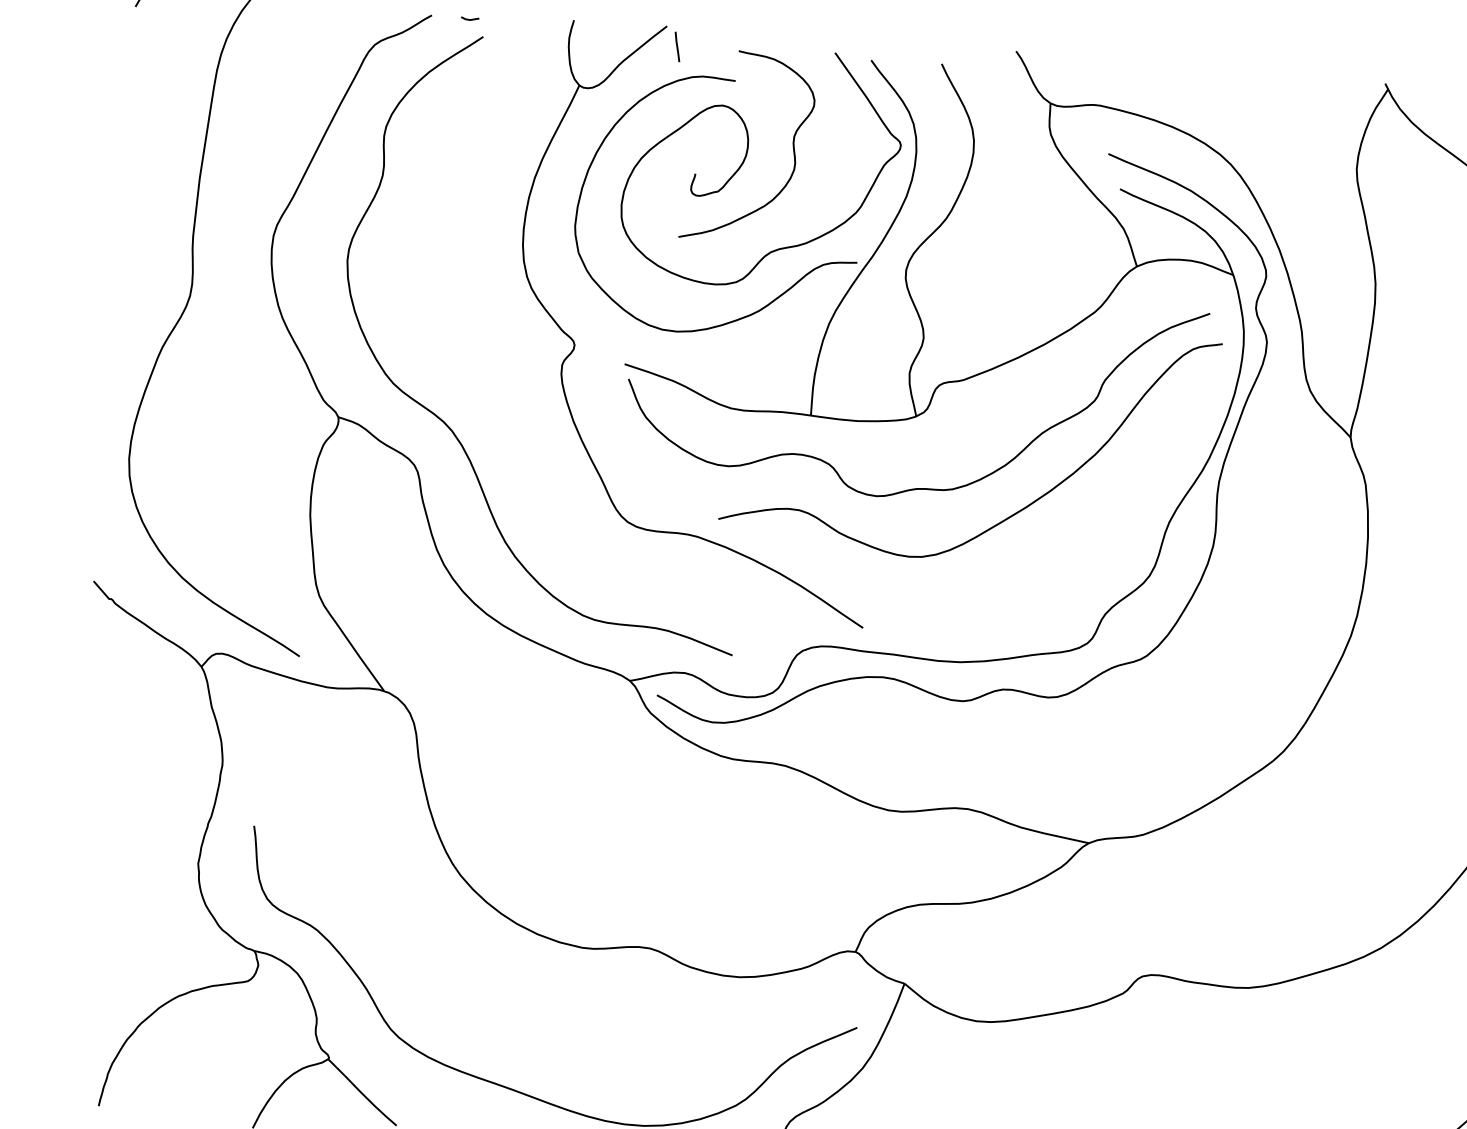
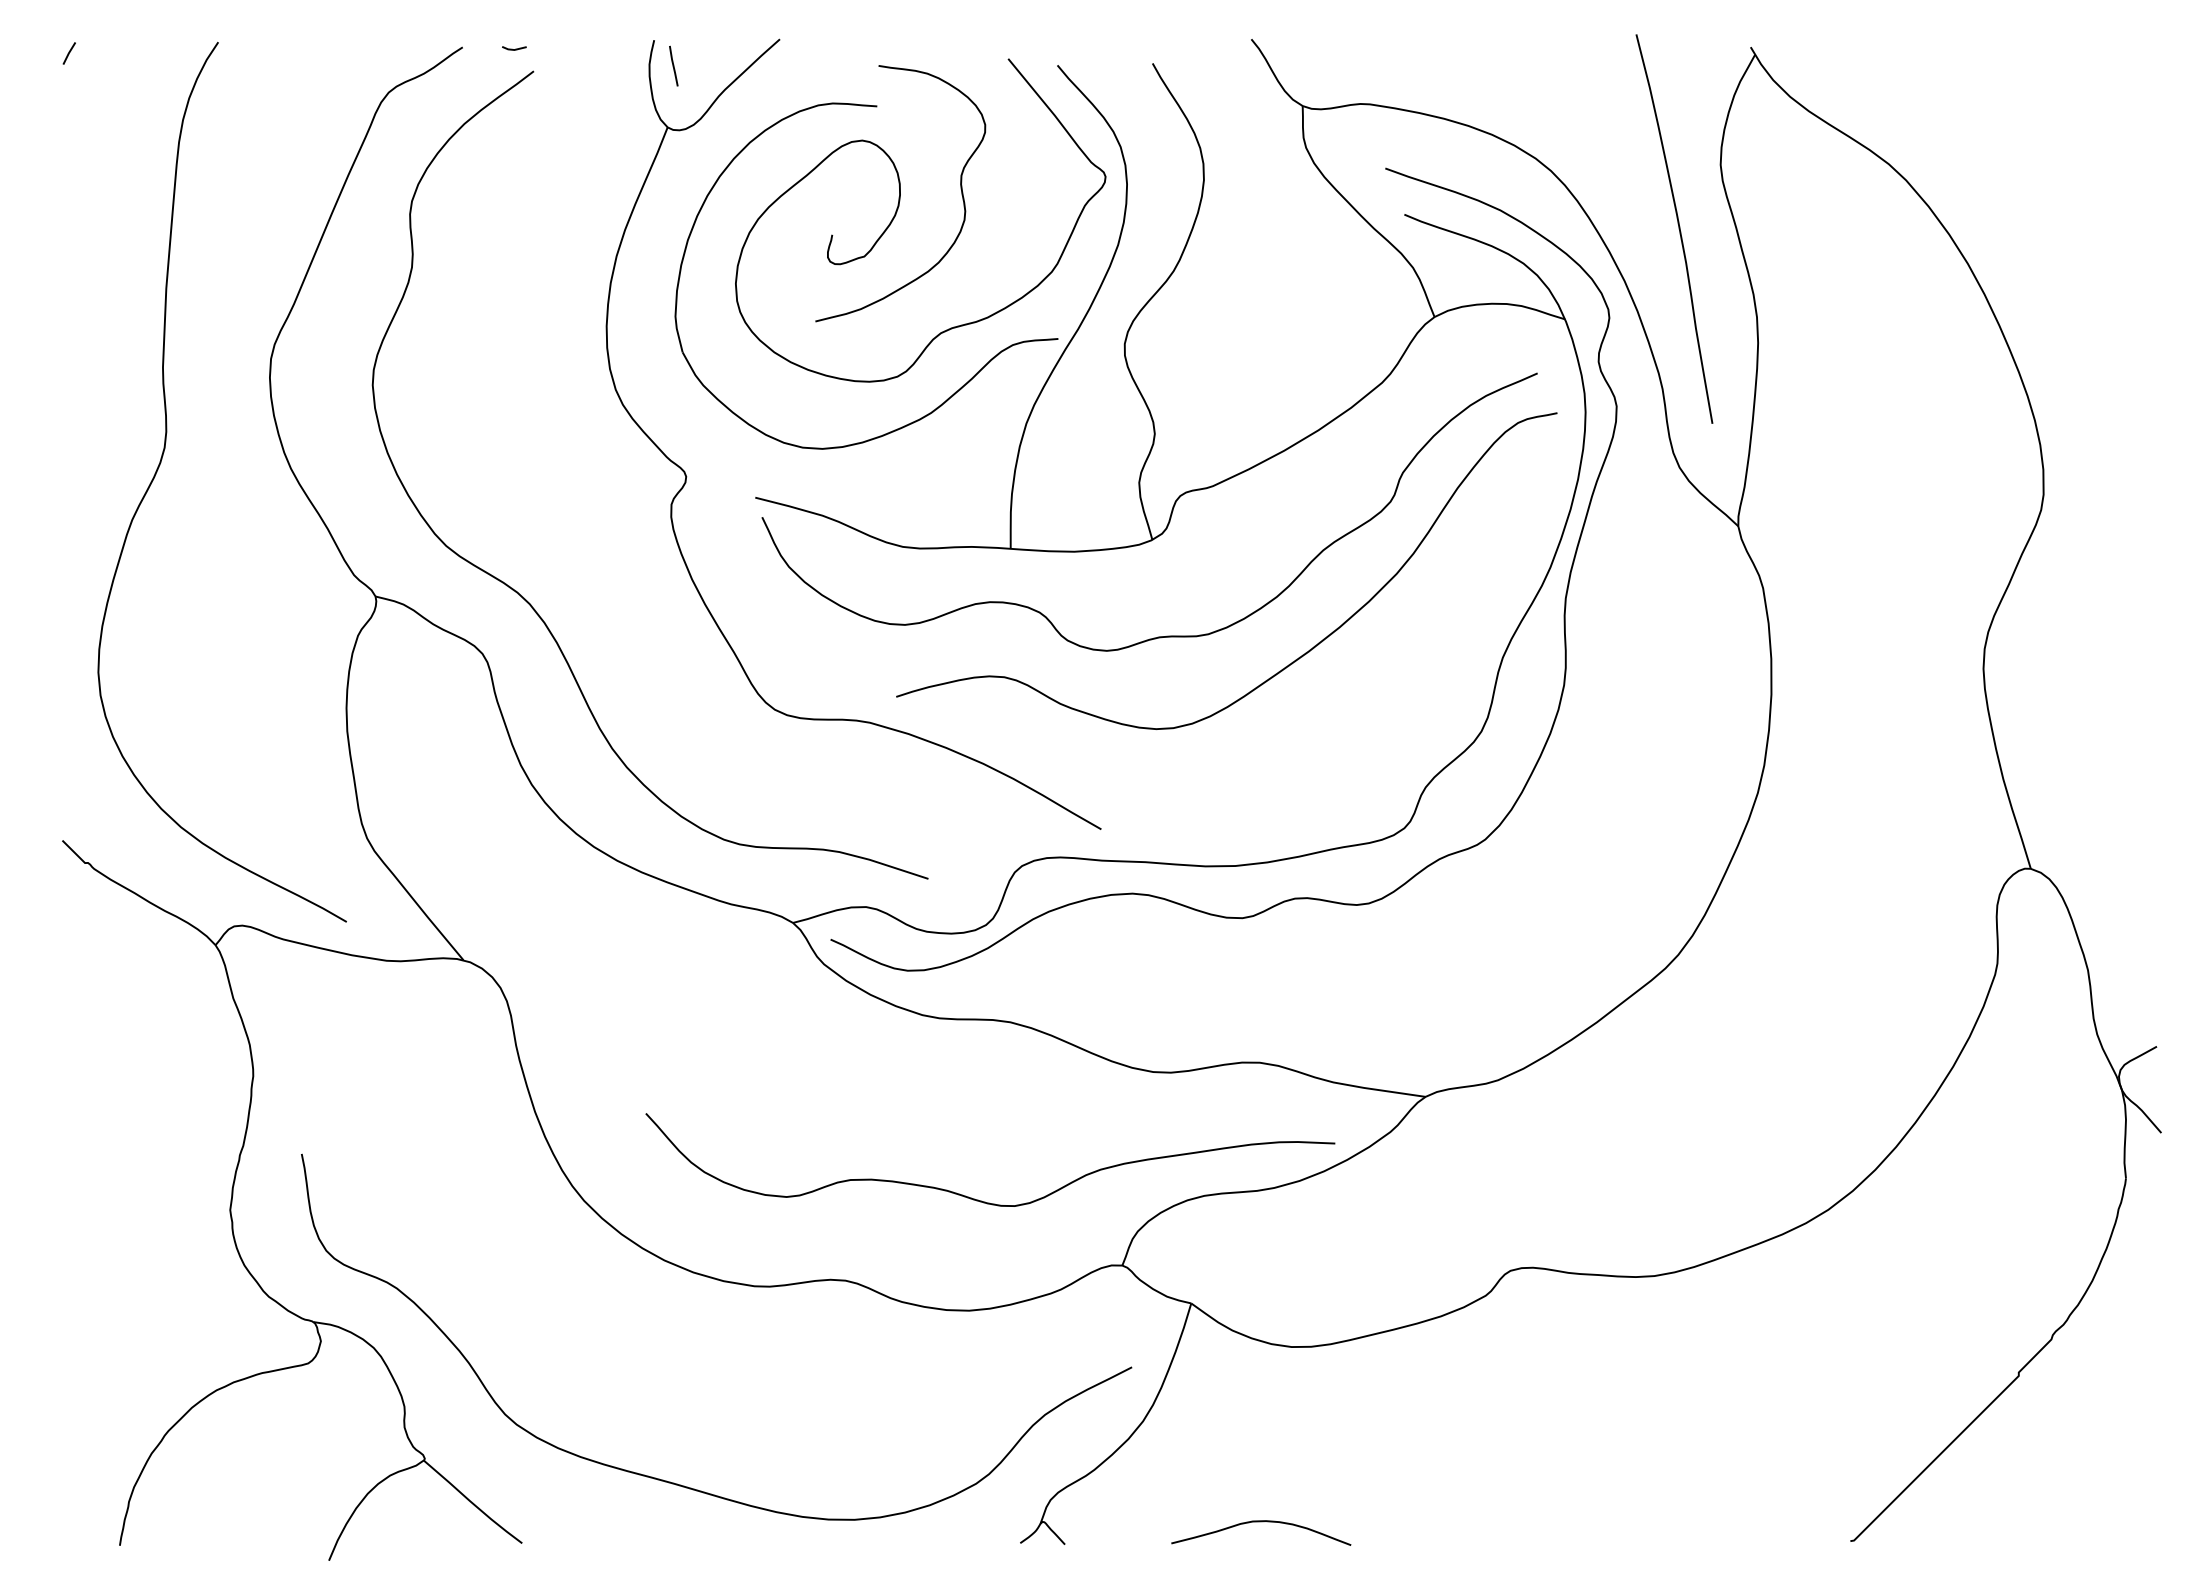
line: (677, 46) -> (673, 65), moved
curve: (1322, 213) -> (1678, 228), added
curve: (752, 895) -> (978, 1199), added

